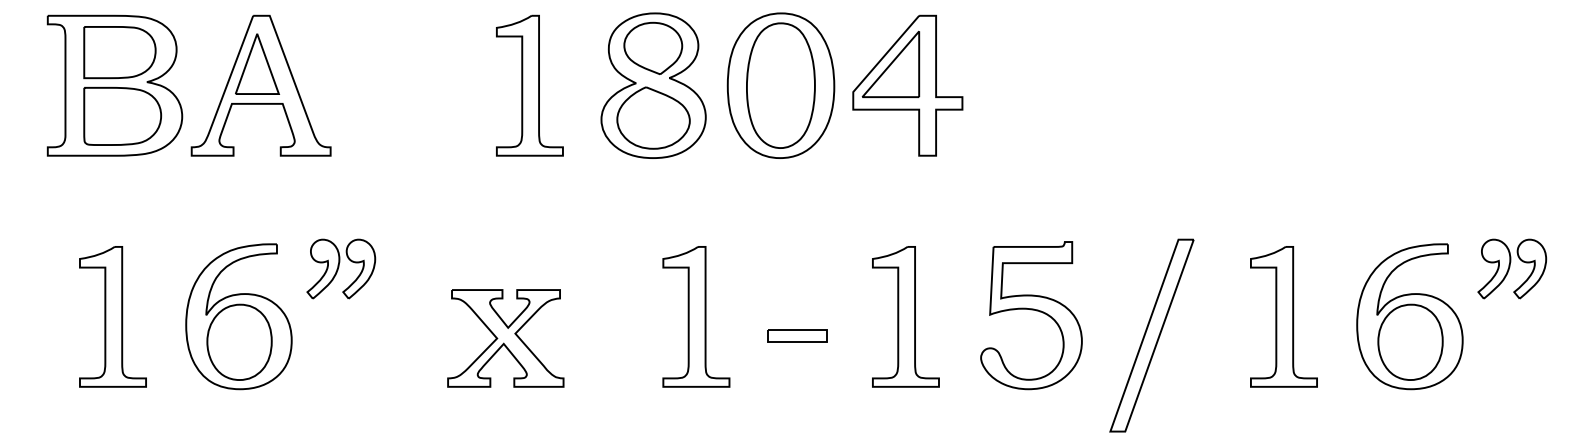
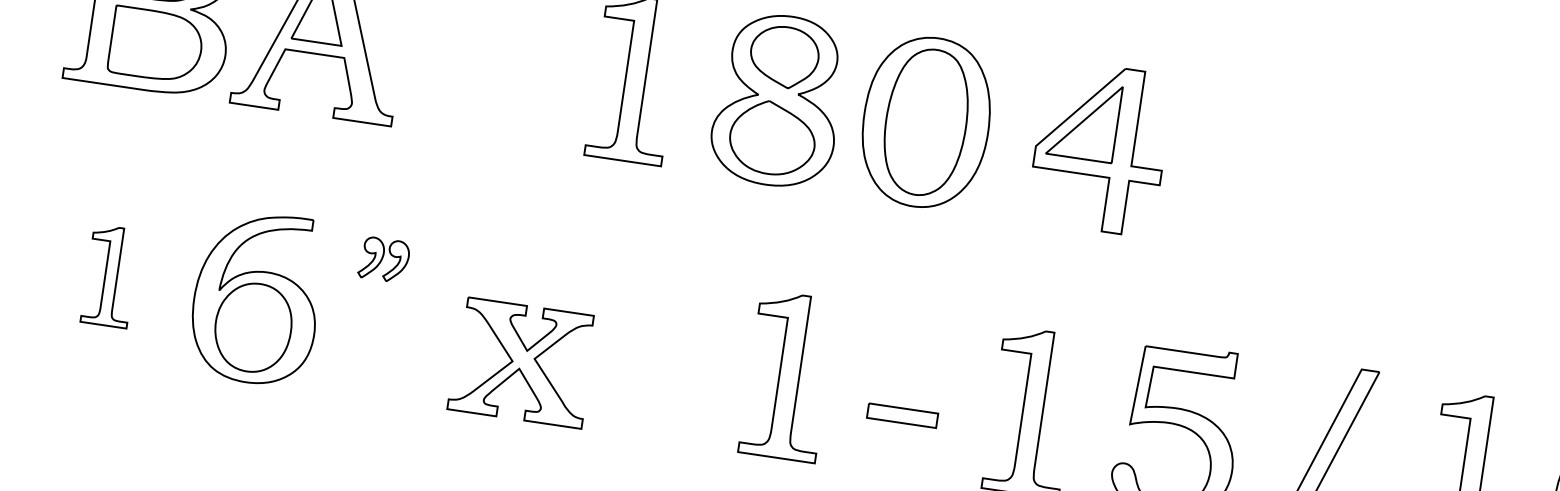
part: (907, 85) -> (1100, 147), moved
part: (341, 268) -> (384, 259), size x0.6
part: (112, 316) -> (110, 275), size x0.6
part: (505, 338) -> (522, 362), moved

